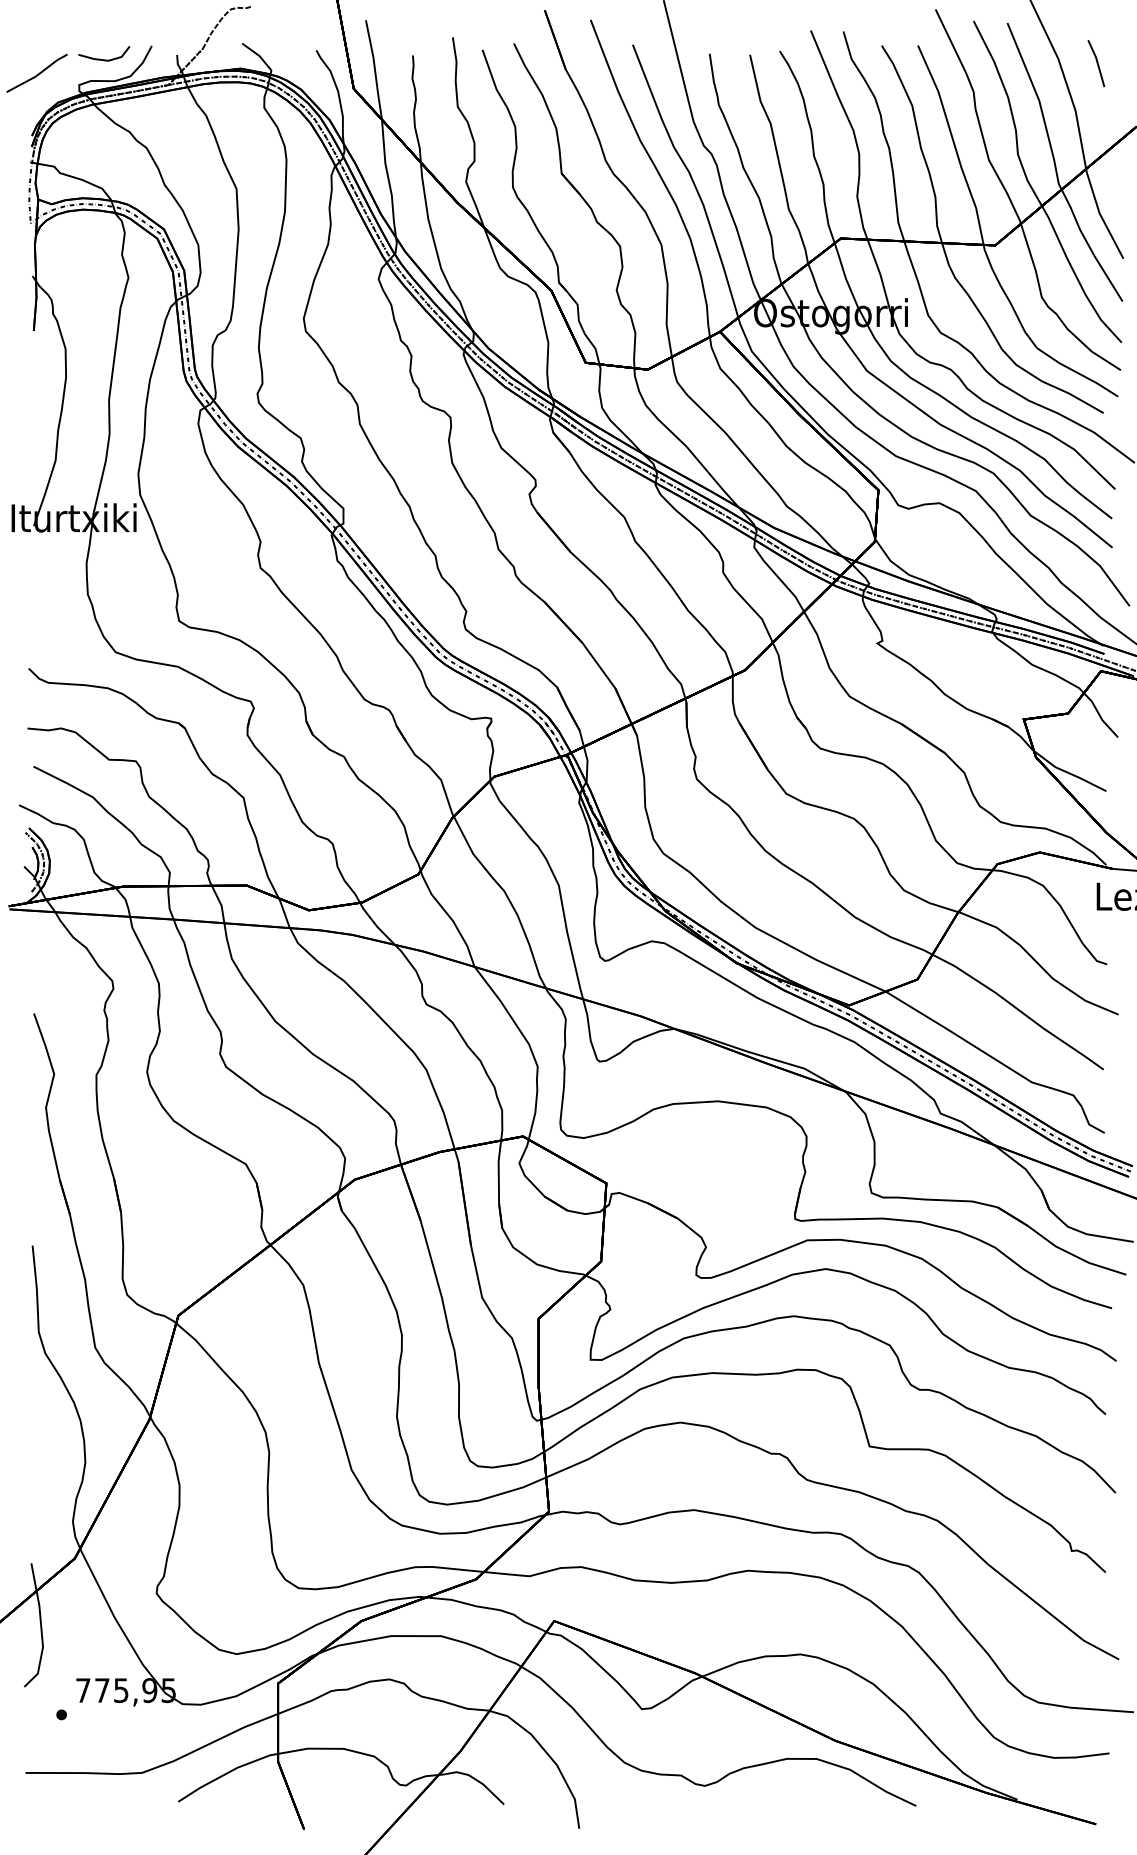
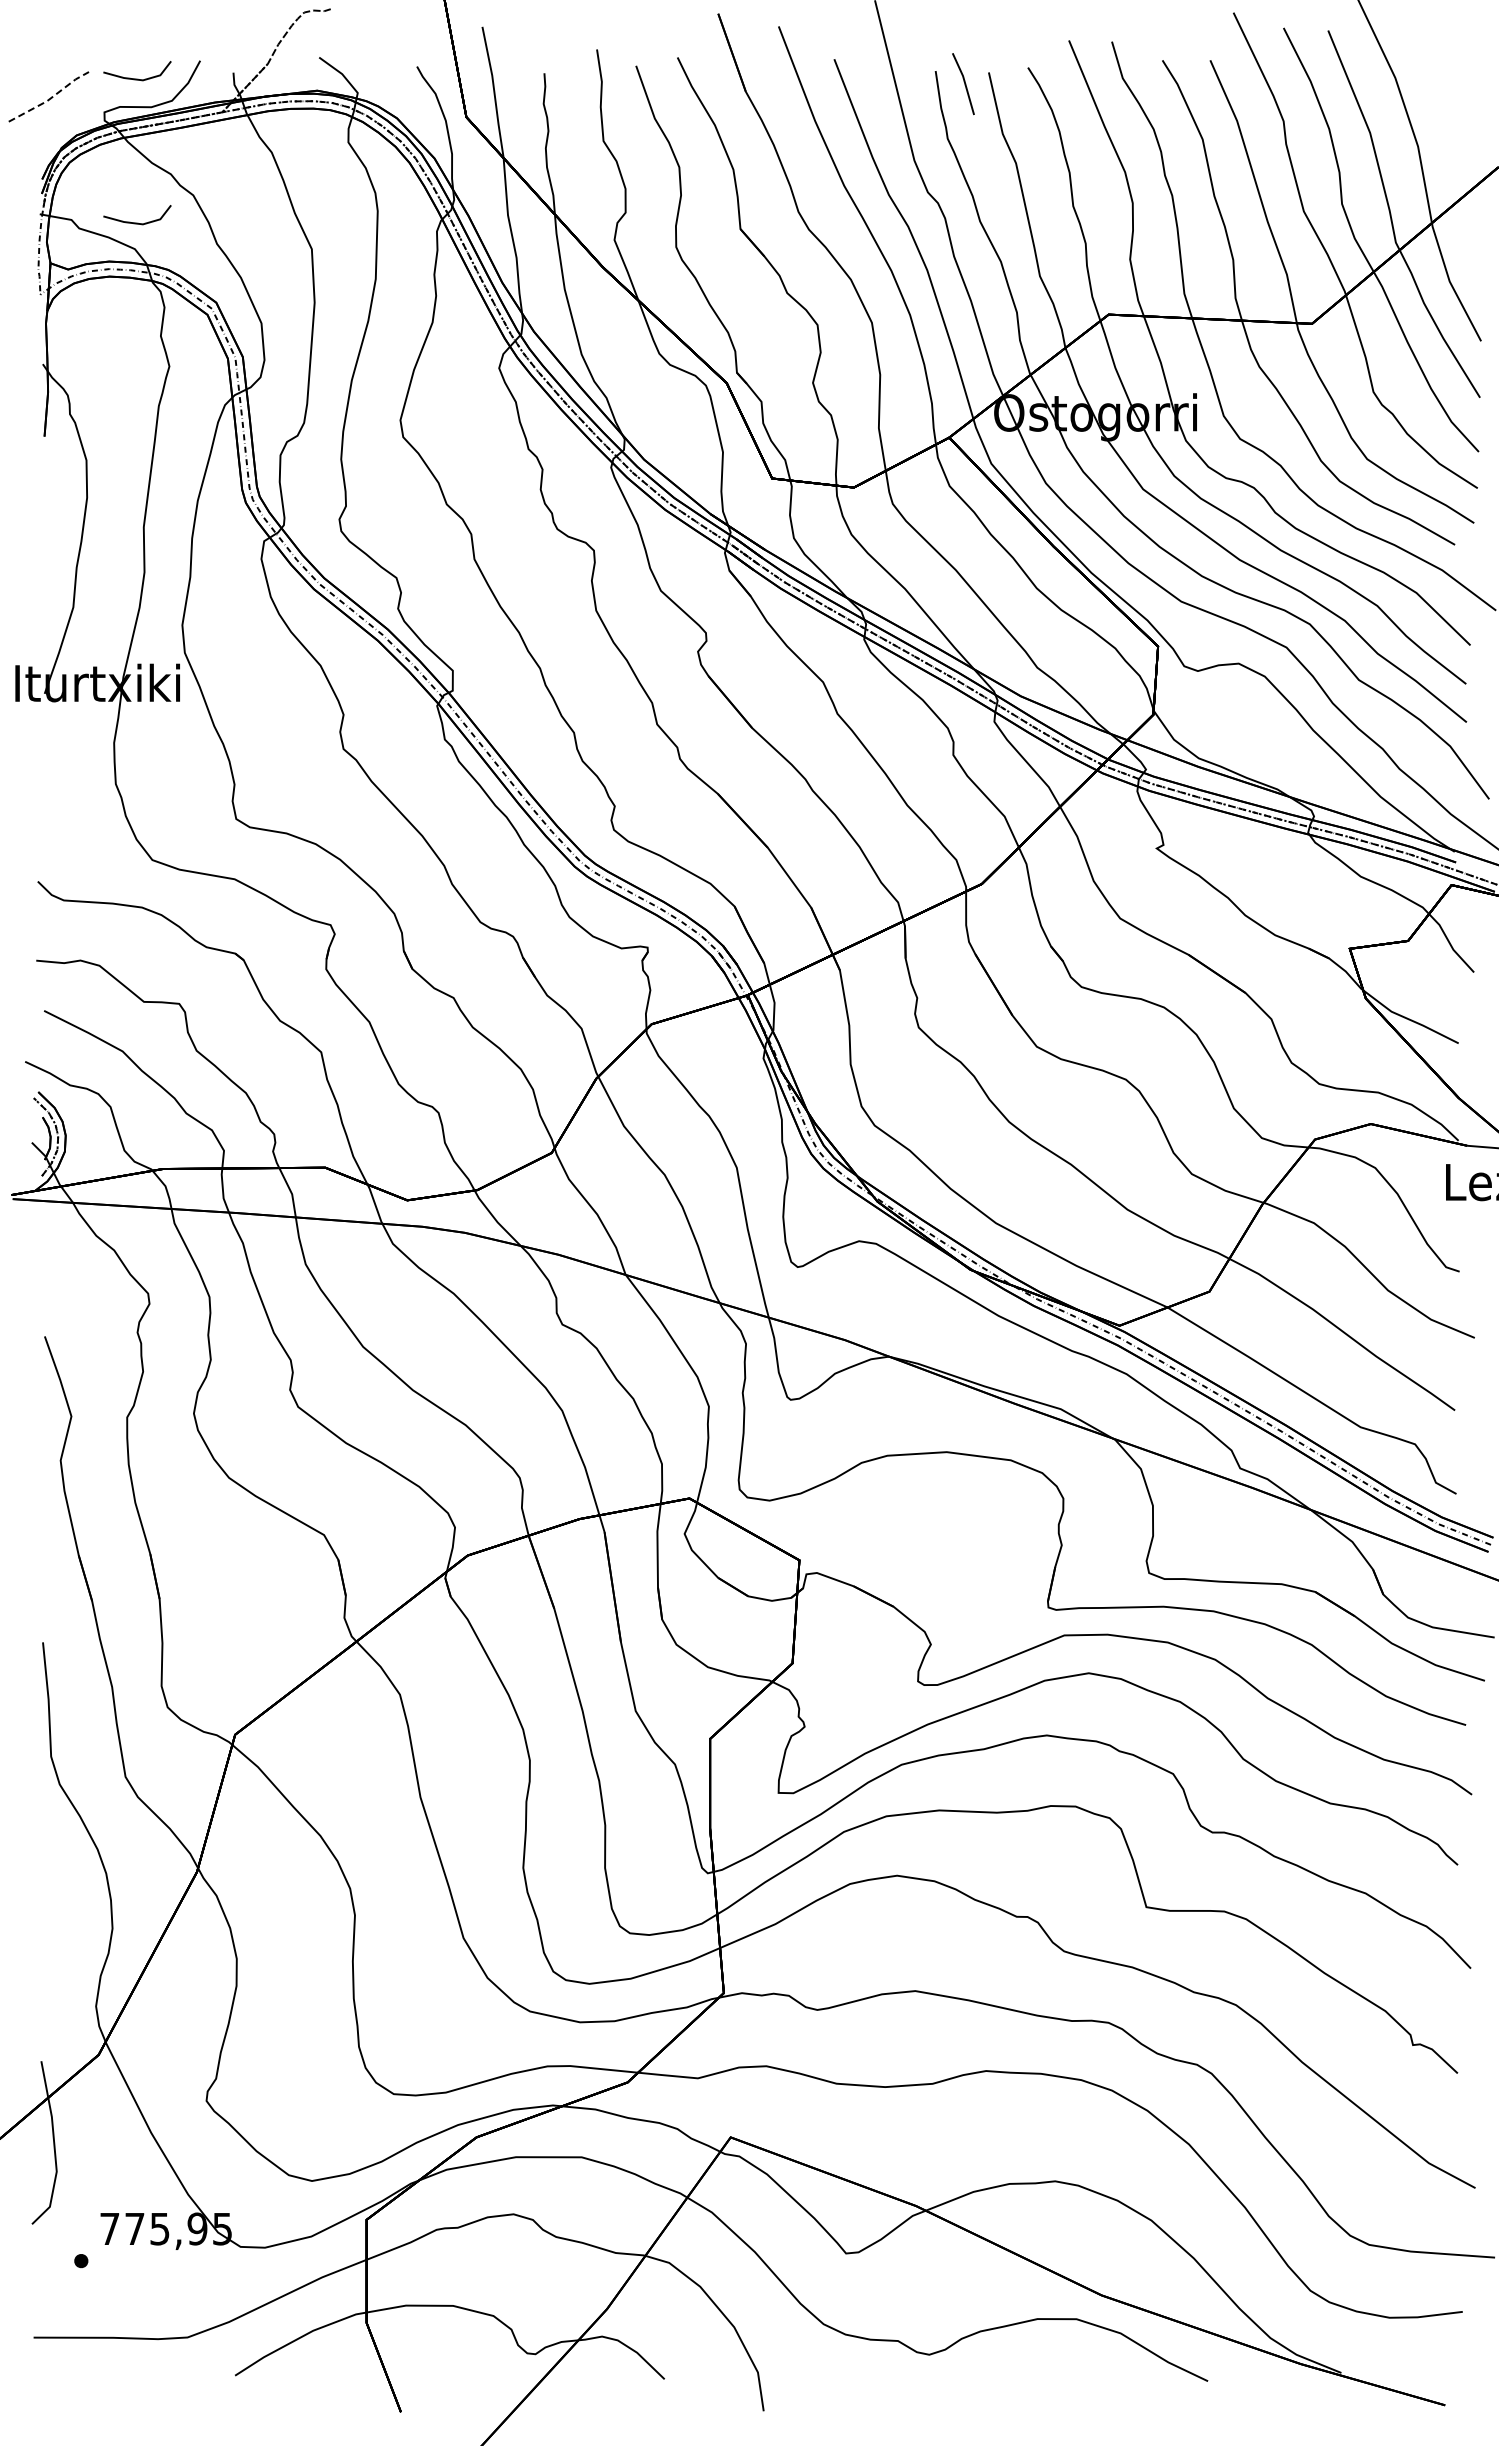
line: (1097, 63) -> (964, 84), moved
line: (38, 74) -> (50, 98), solid -> dashed
line: (104, 168) -> (137, 222), added

